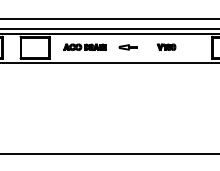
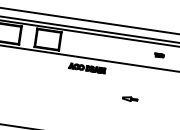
part: (84, 46) -> (86, 67), moved
part: (166, 46) -> (159, 55), size x0.6
part: (127, 47) -> (129, 99), moved

